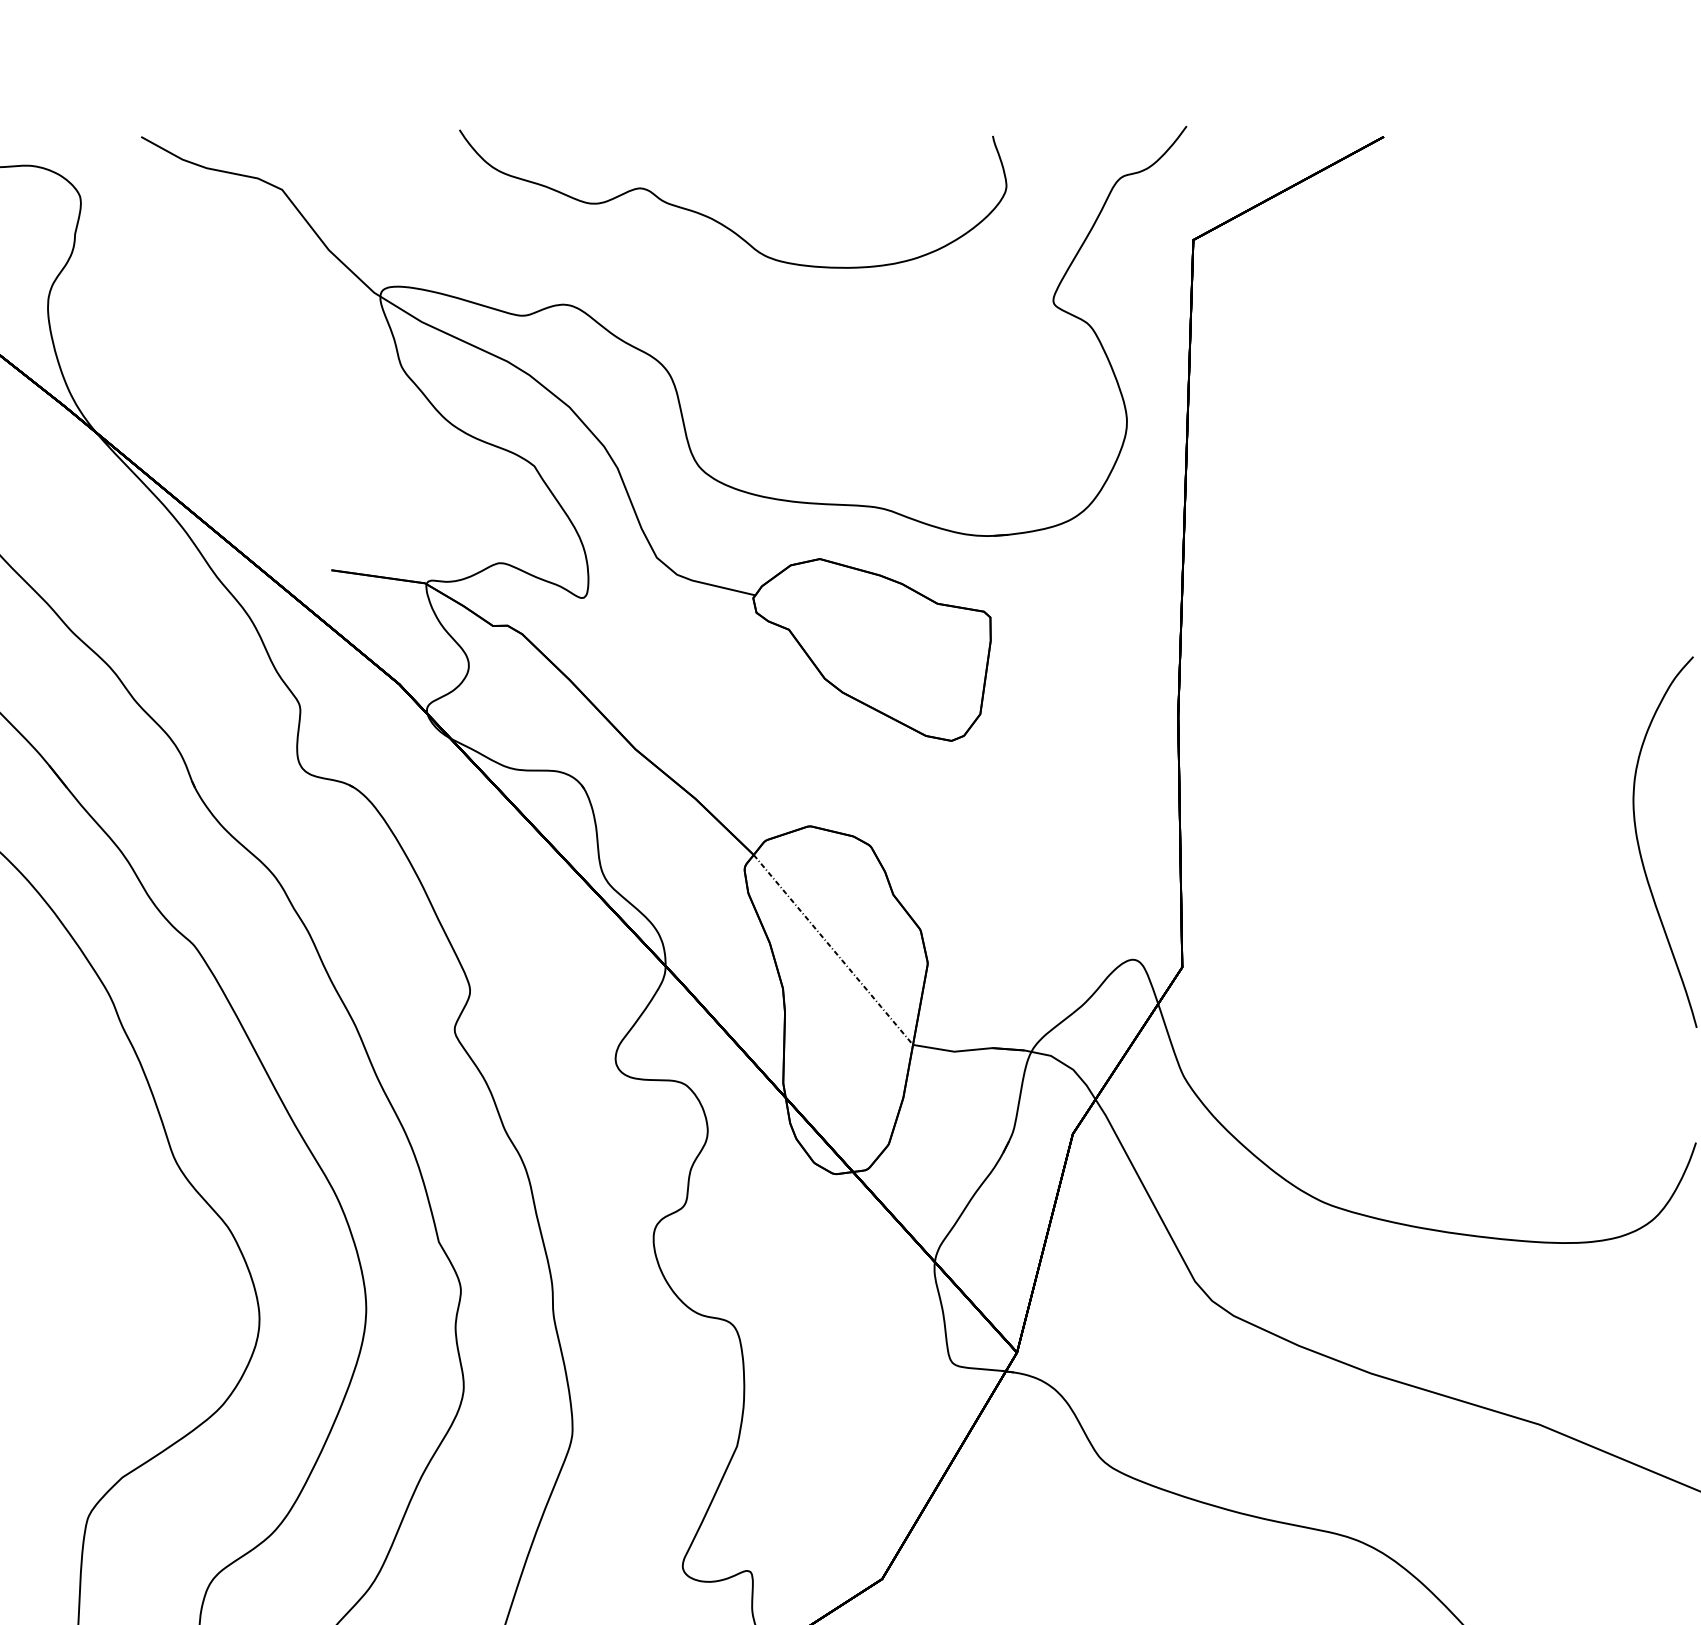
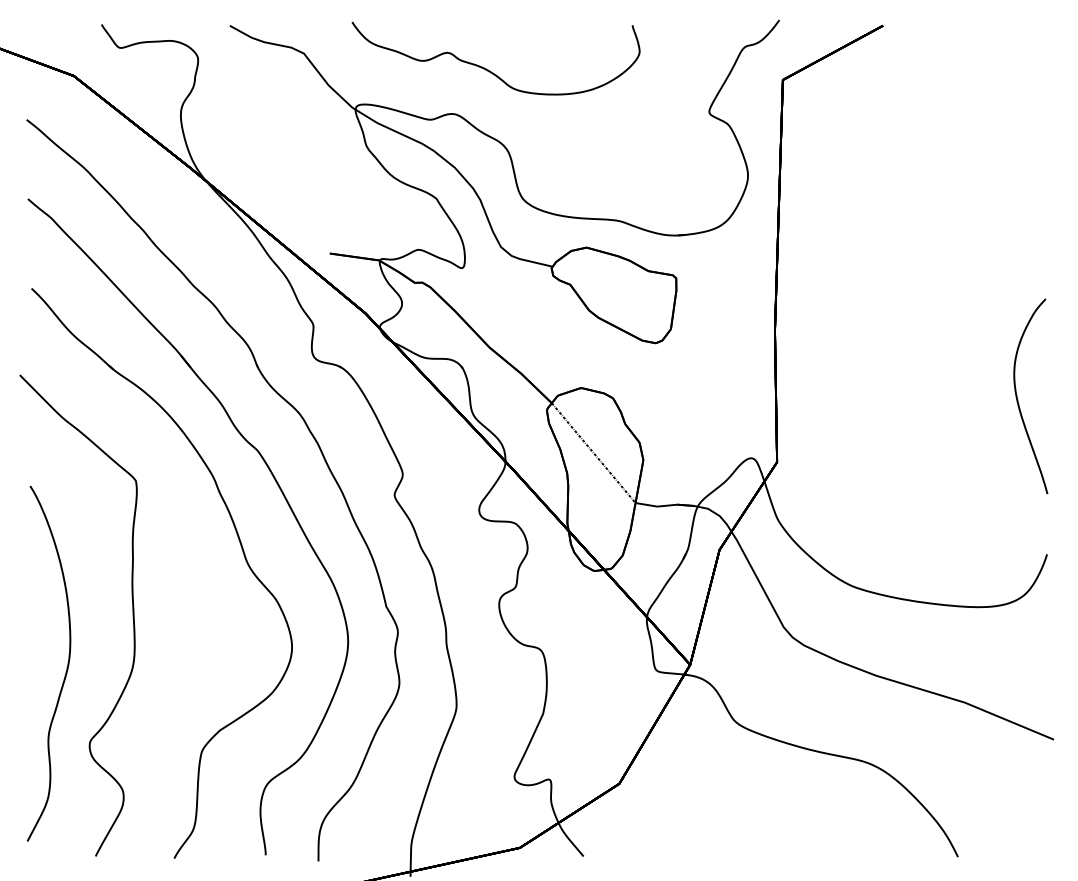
curve: (722, 222) -> (490, 70), moved

